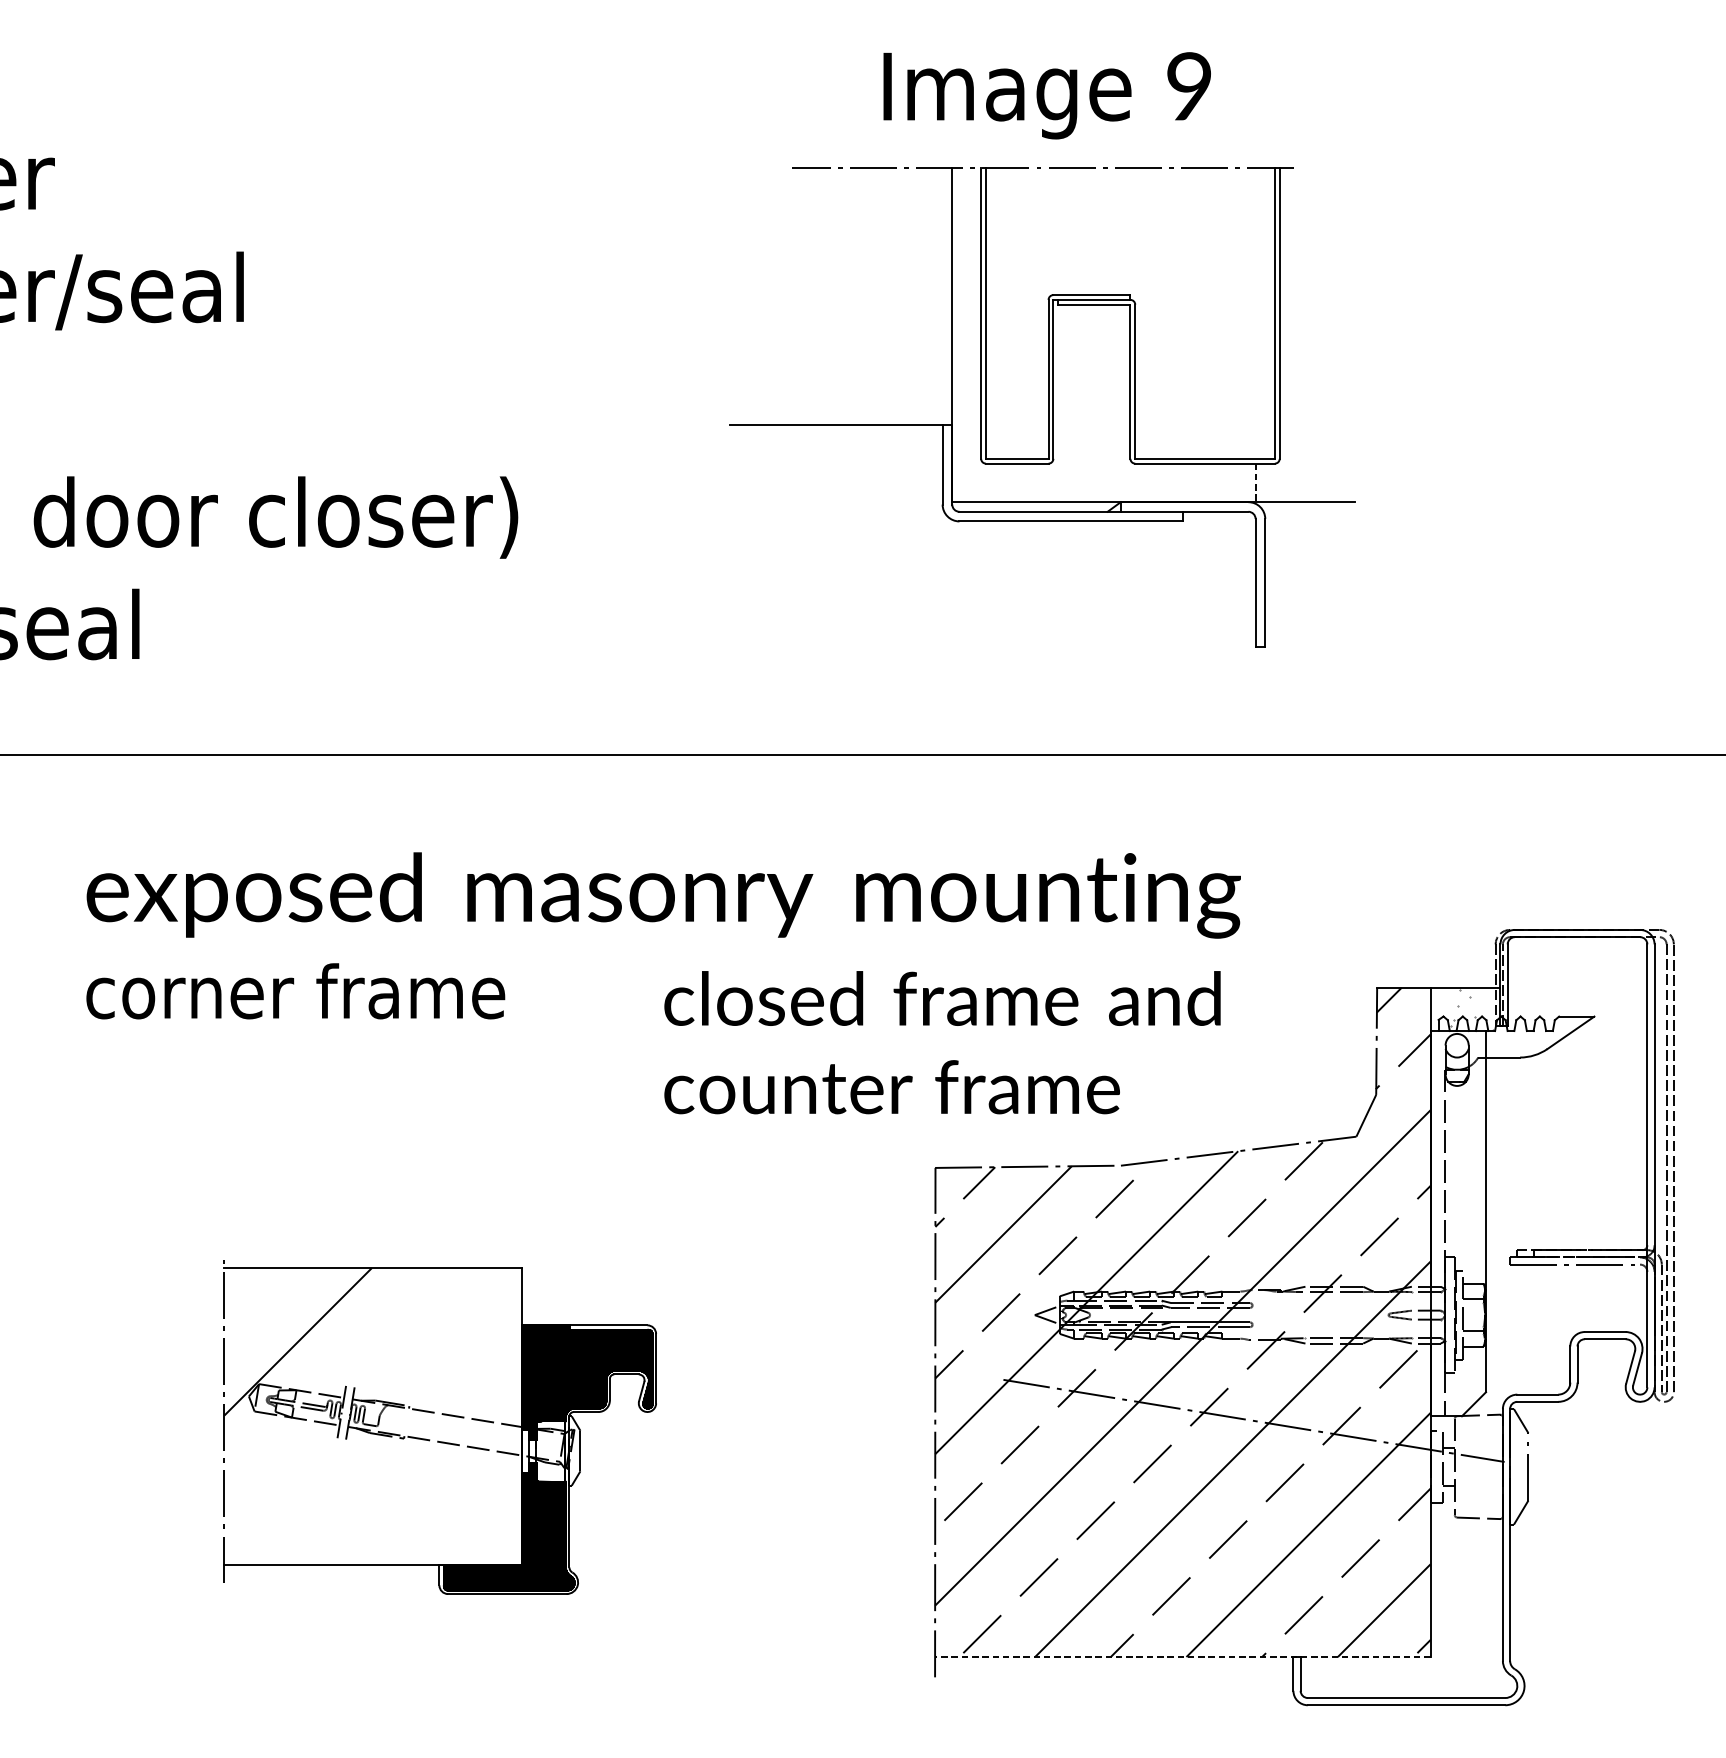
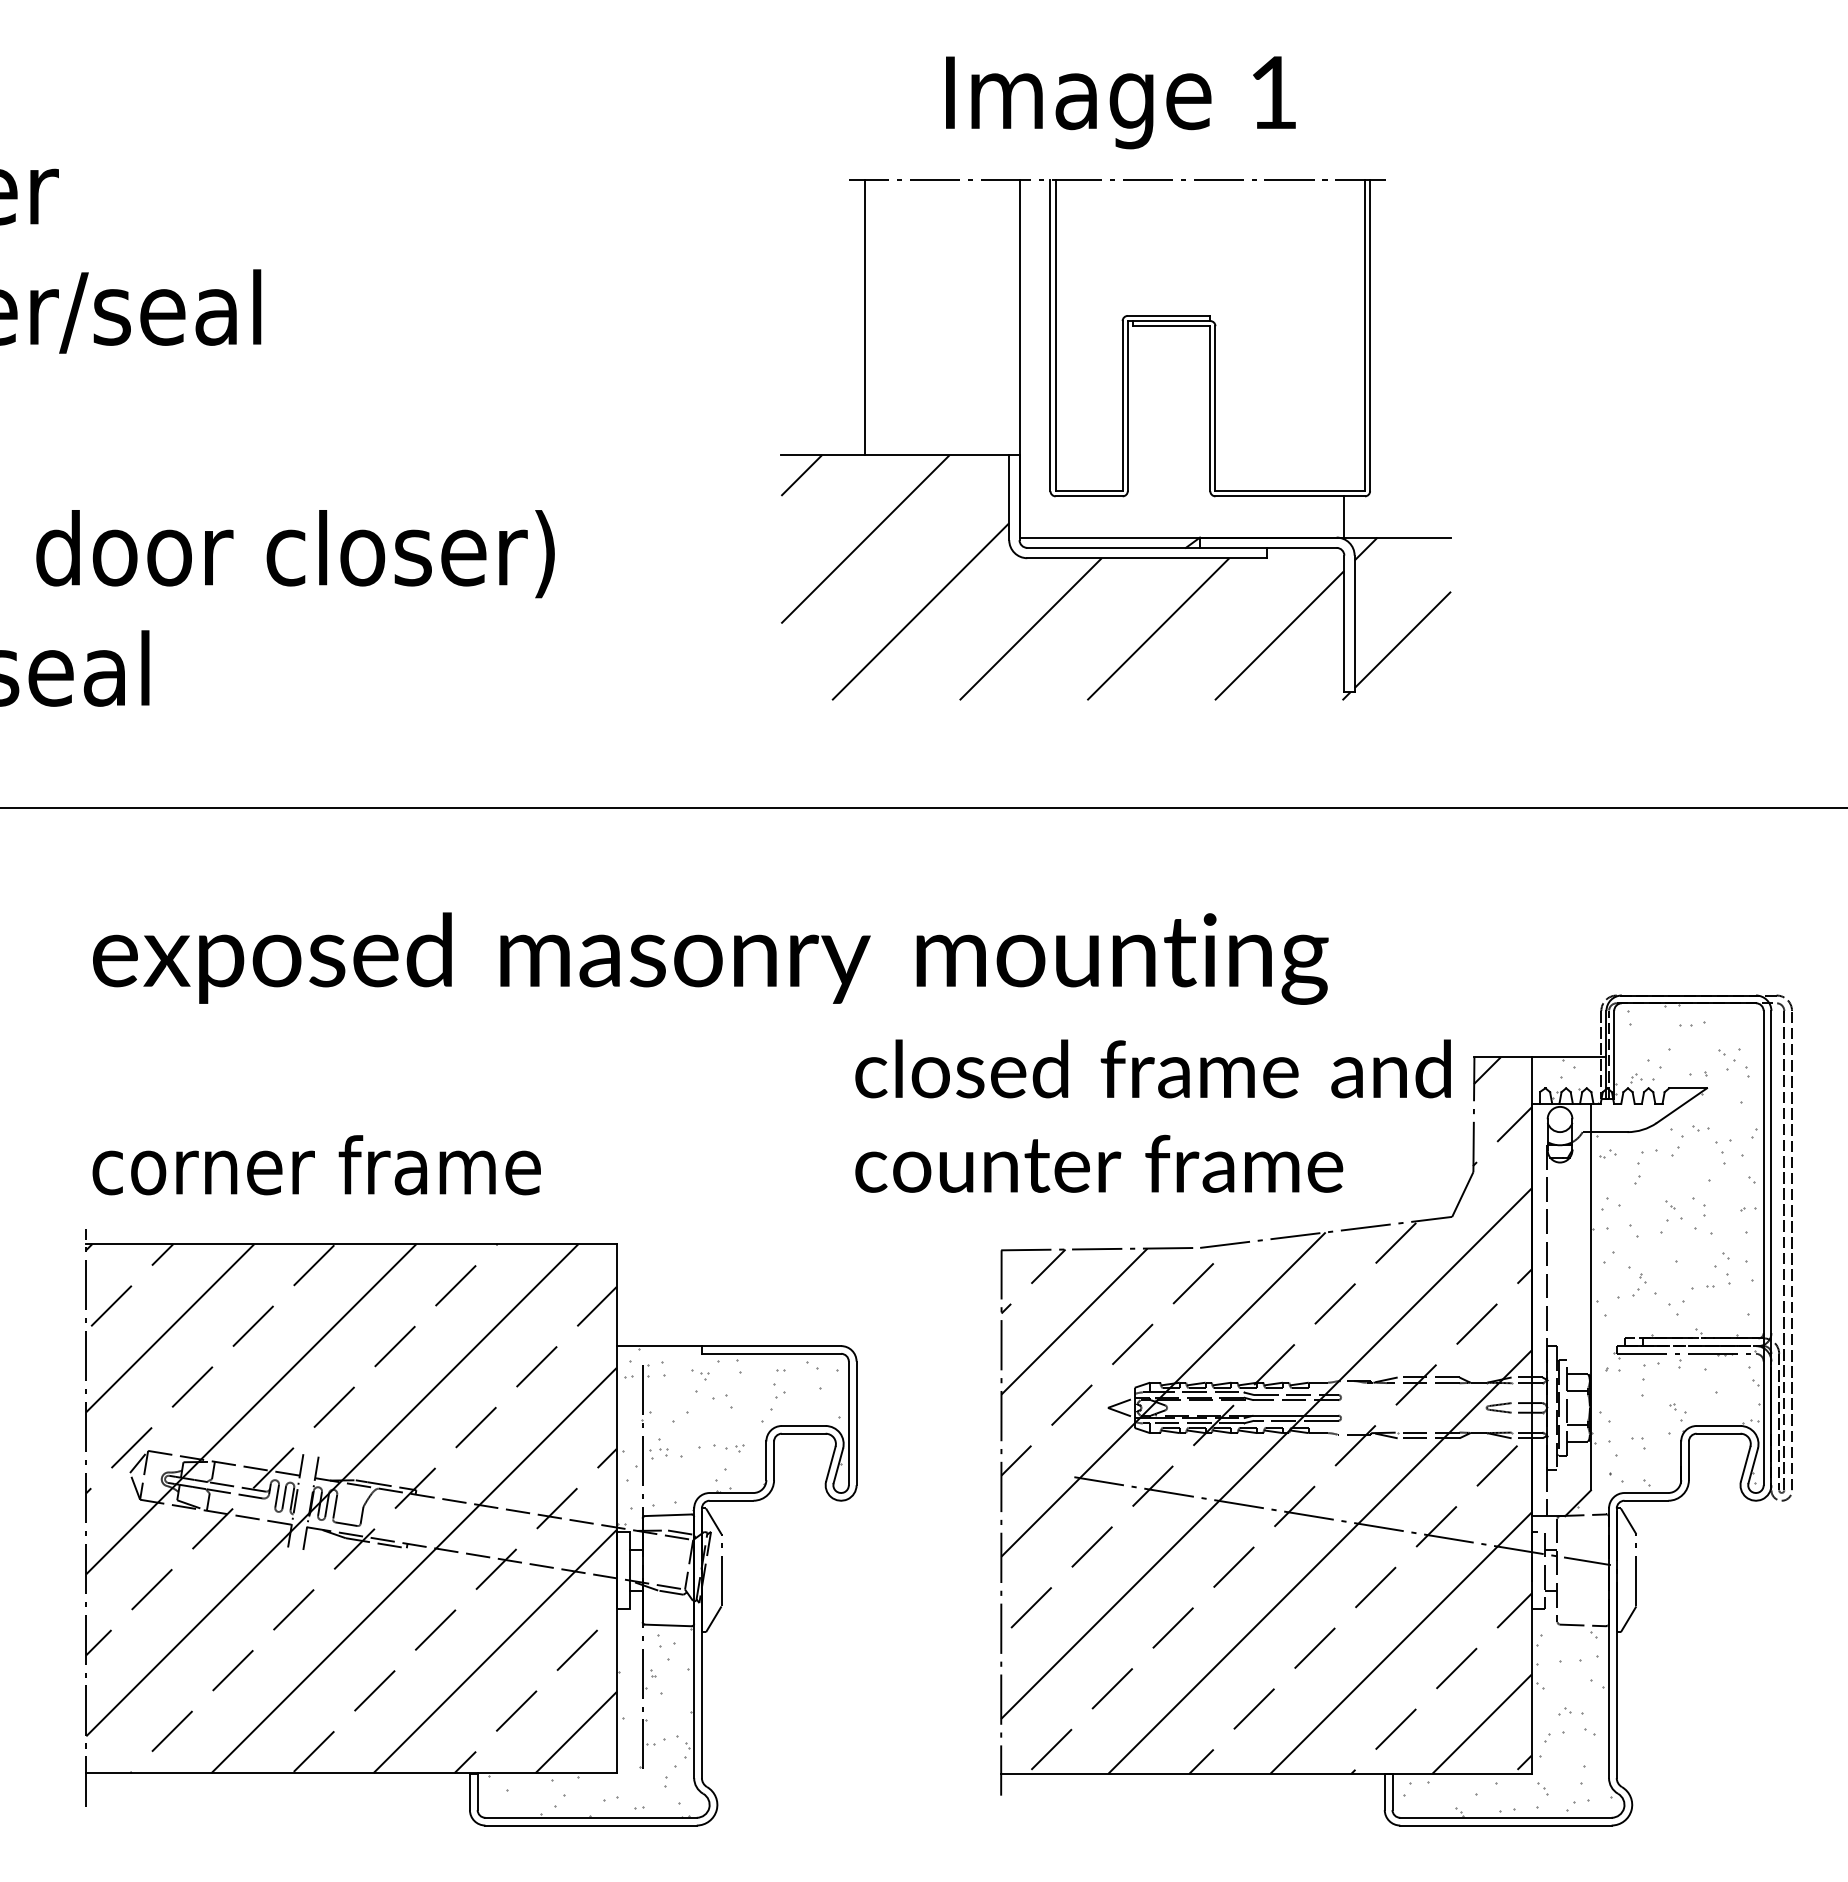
text: (1188, 85) -> (1272, 91), 9 -> 1
line: (807, 296) -> (864, 317), added
line: (1255, 482) -> (1344, 516), dashed -> solid
hatch: (1042, 539) -> (1116, 577), added
text: (295, 991) -> (316, 1165), moved
text: (941, 1042) -> (1152, 1115), moved
hatch: (1558, 1172) -> (1668, 1255), added
part: (440, 1426) -> (471, 1527), size x1.67
hatch: (1408, 1609) -> (1507, 1723), added
line: (1181, 1656) -> (1265, 1773), dashed -> solid

